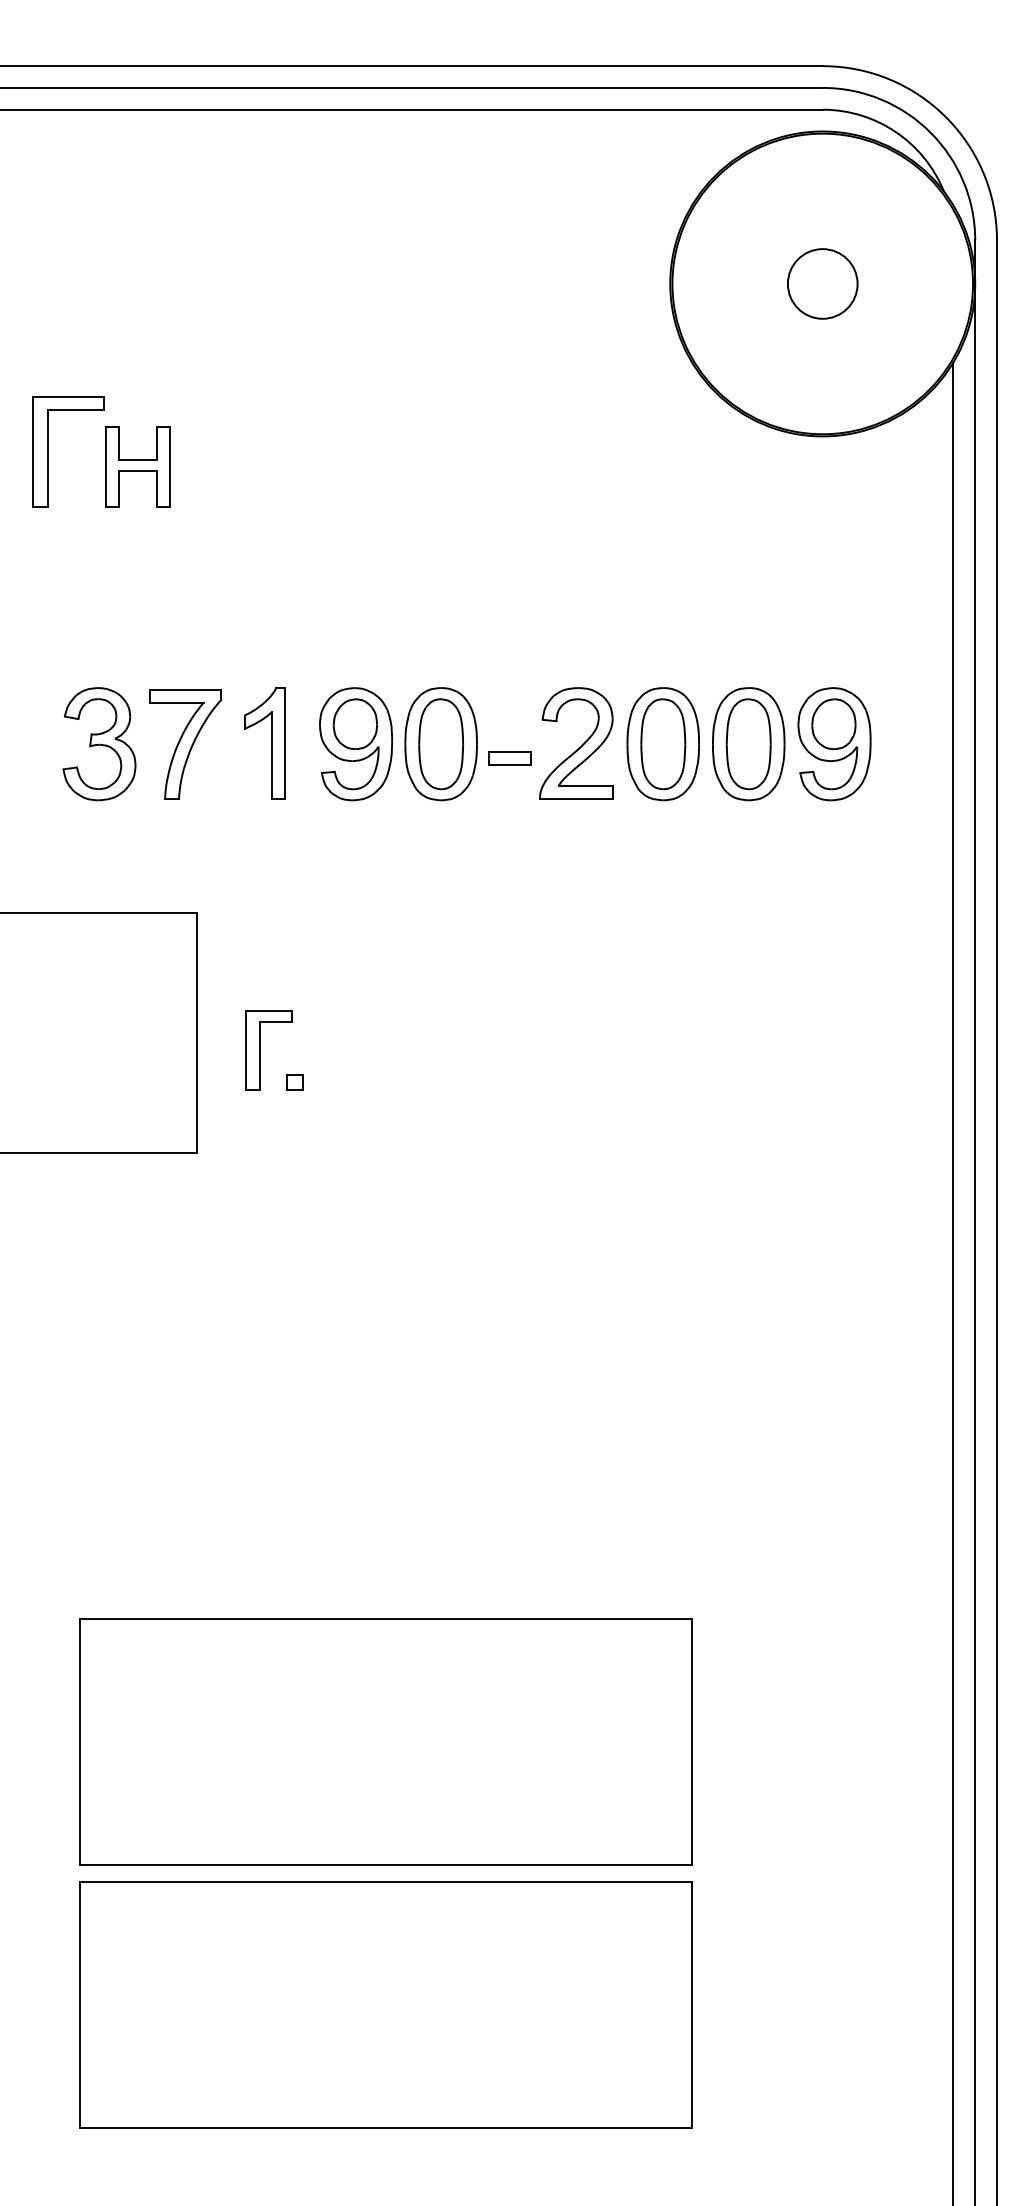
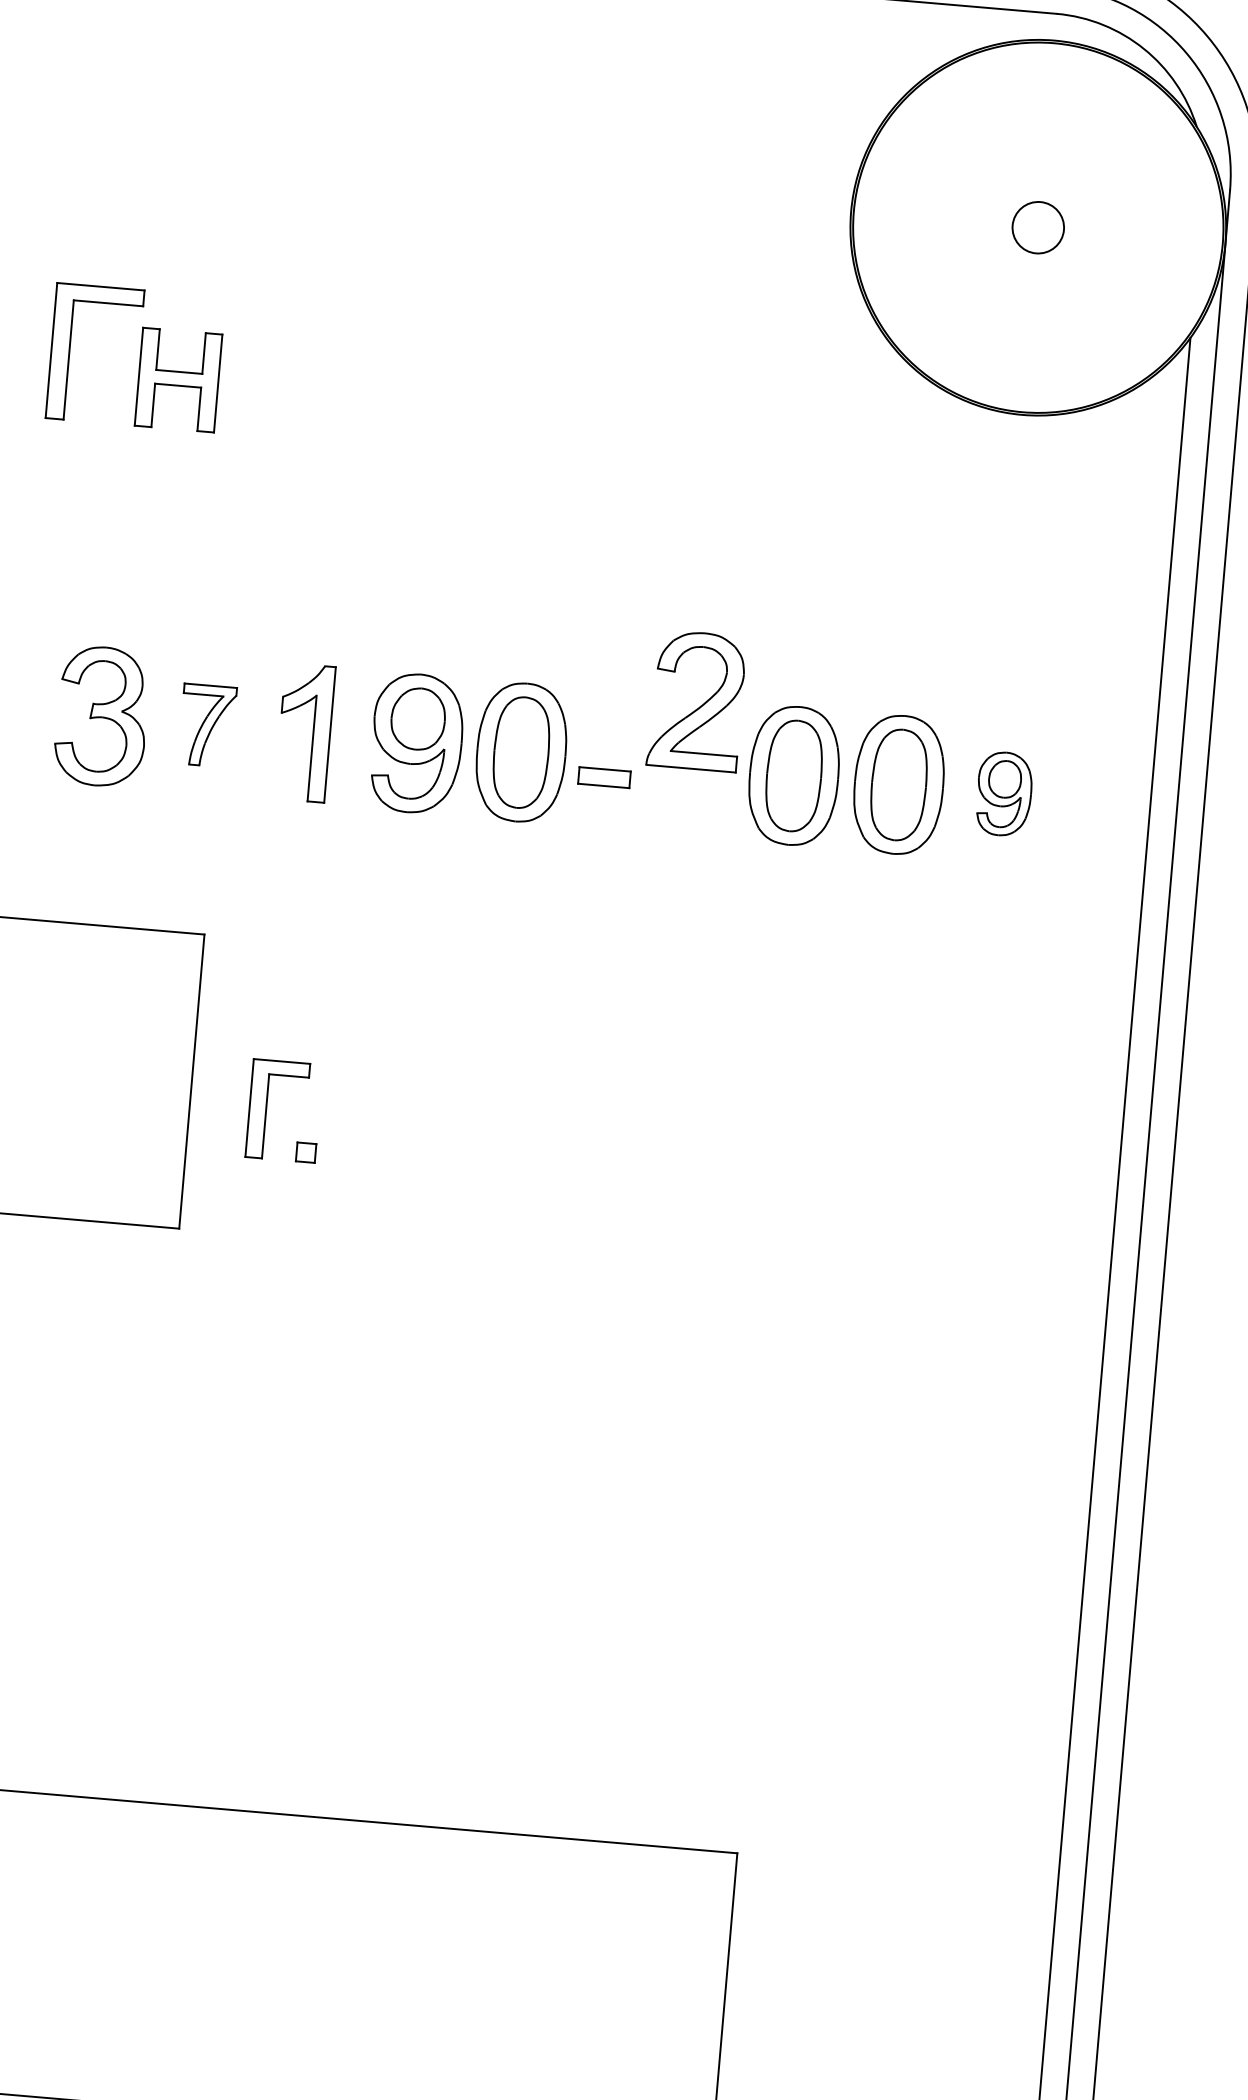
circle: (822, 283) -> (1038, 227), size x0.6
part: (576, 743) -> (696, 701), moved
part: (185, 744) -> (207, 726), size x0.6
part: (834, 744) -> (1004, 794), size x0.6

